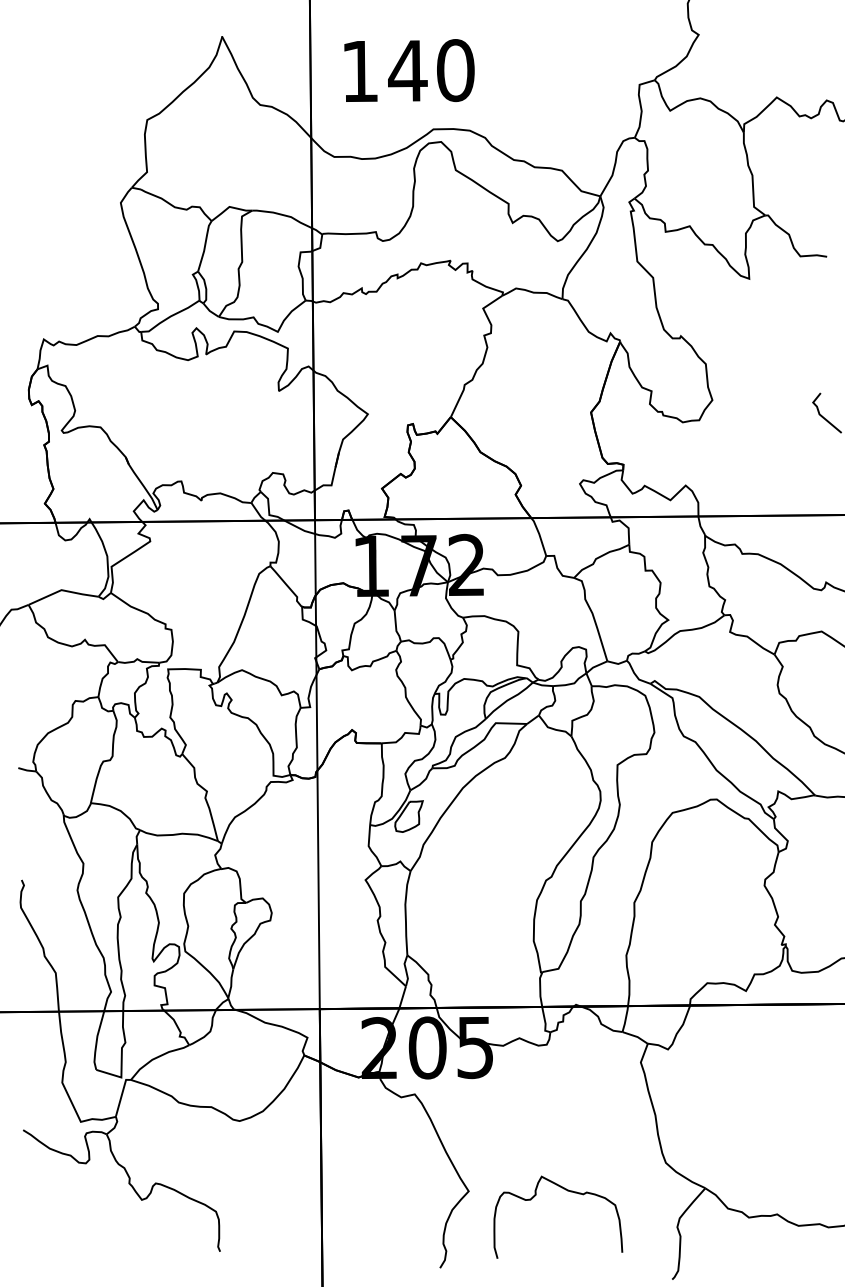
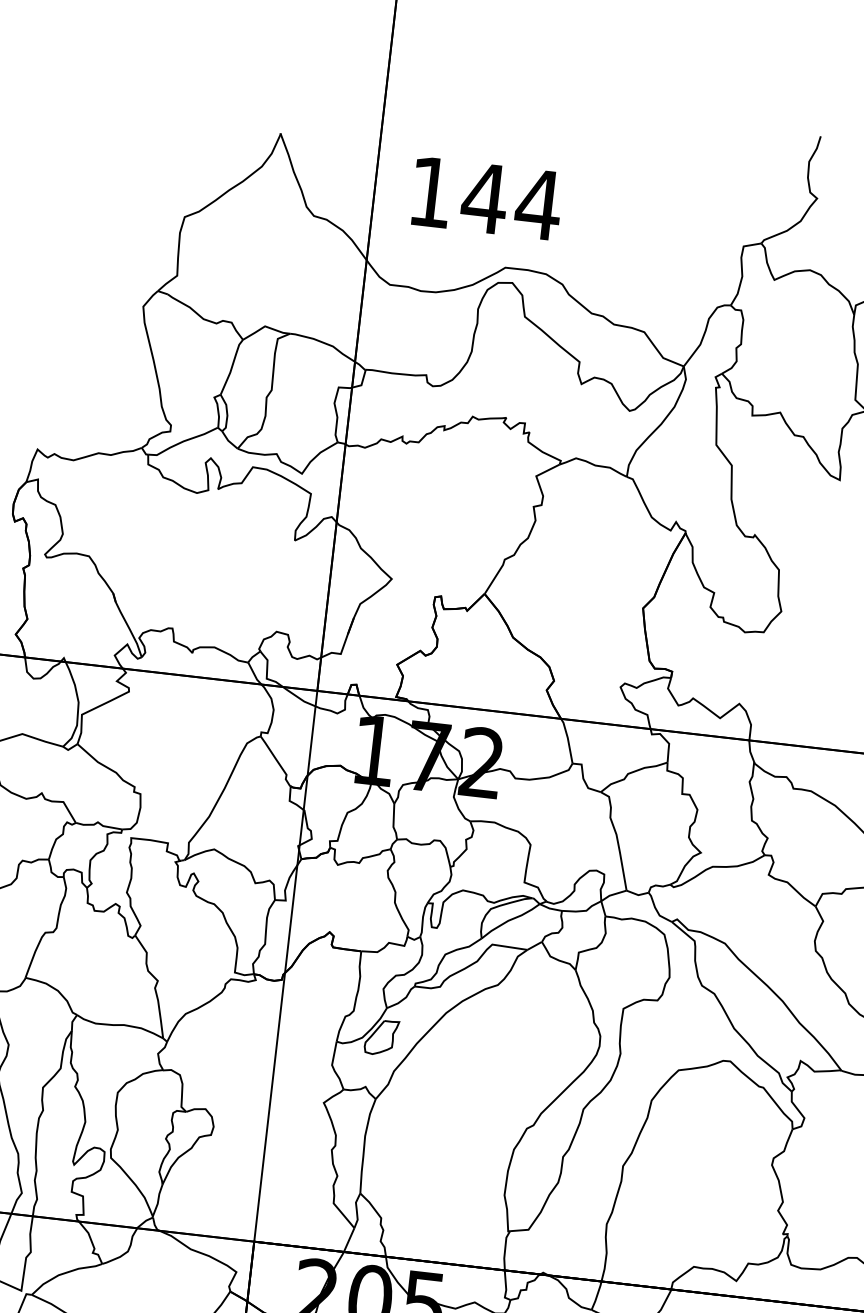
text: (455, 70) -> (538, 204), 140 -> 144

